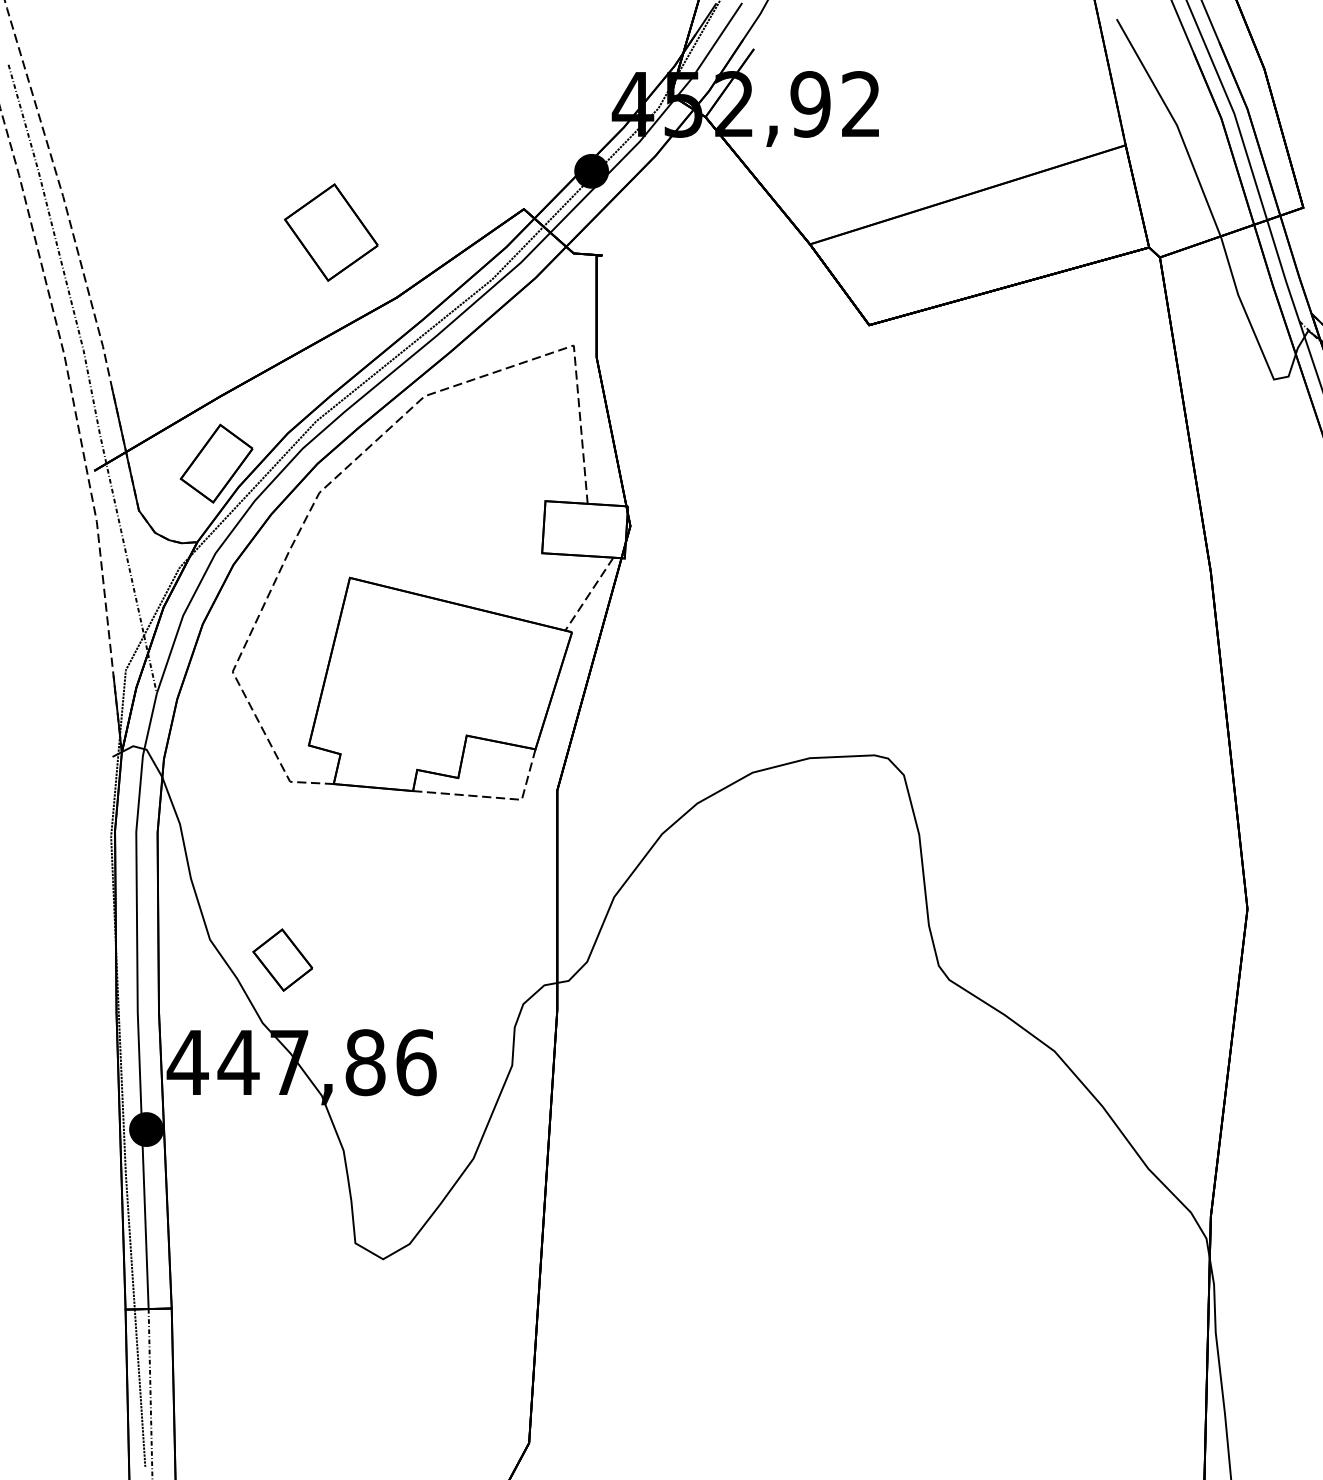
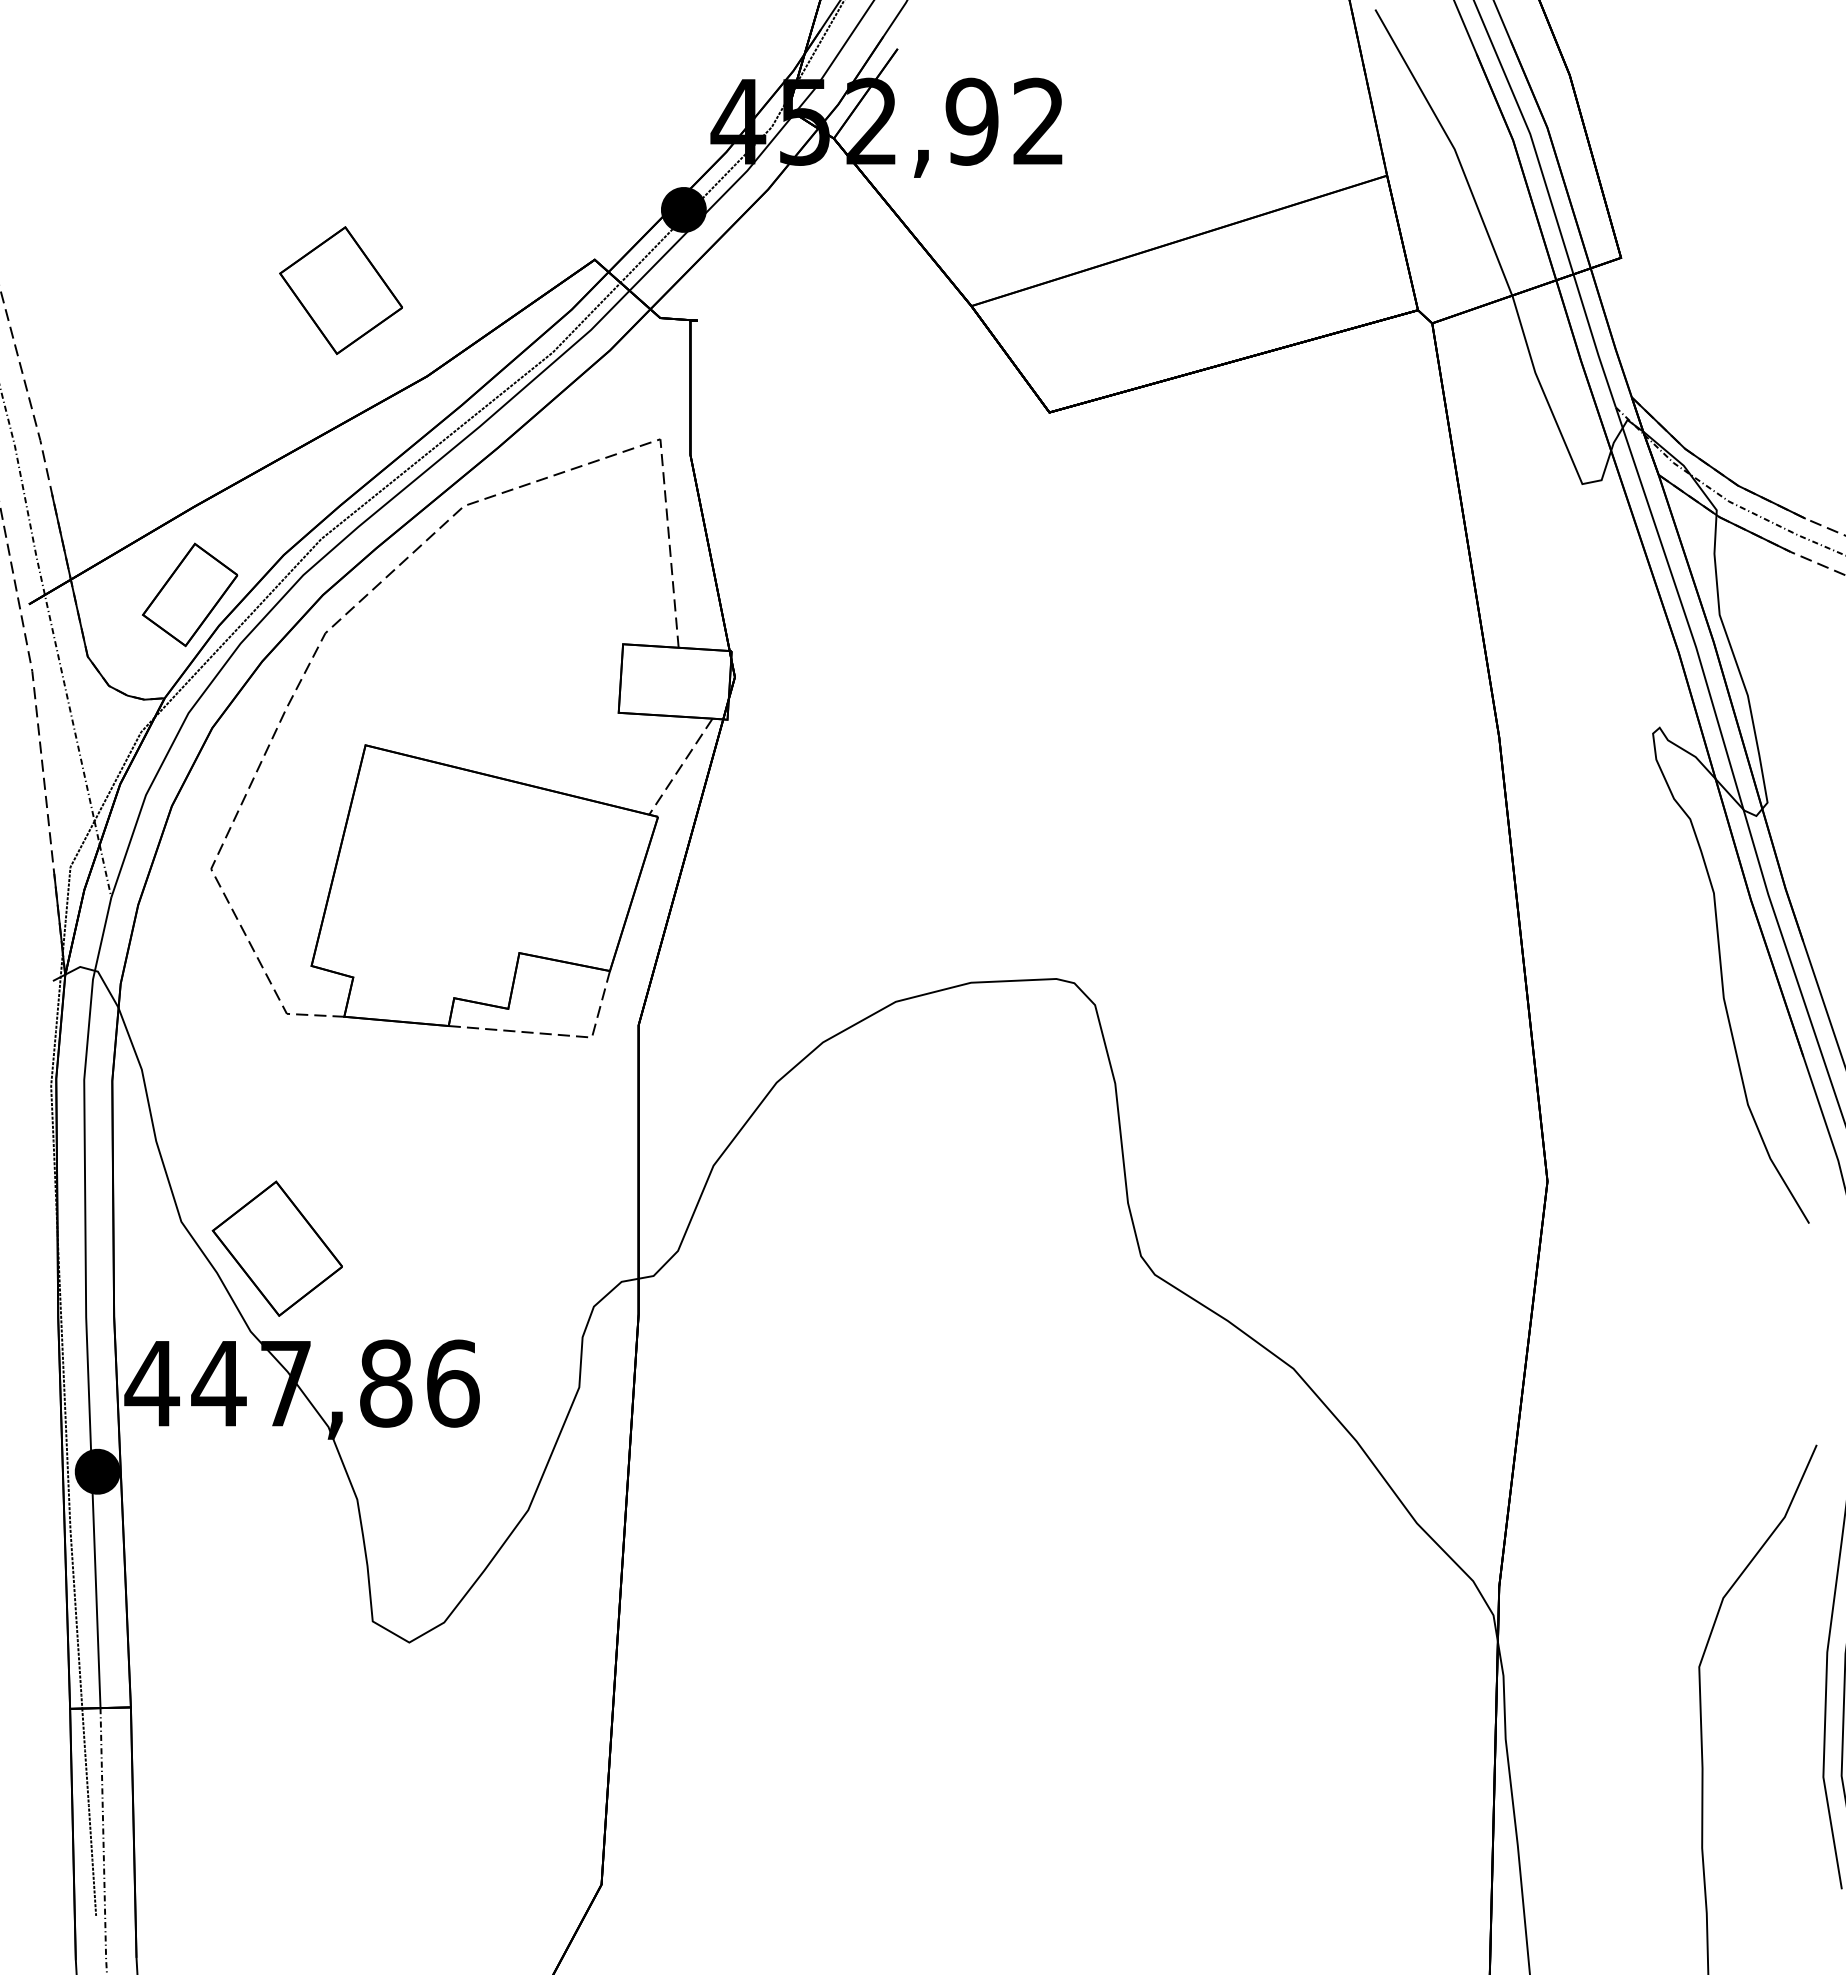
part: (282, 960) -> (276, 1248), size x1.67

